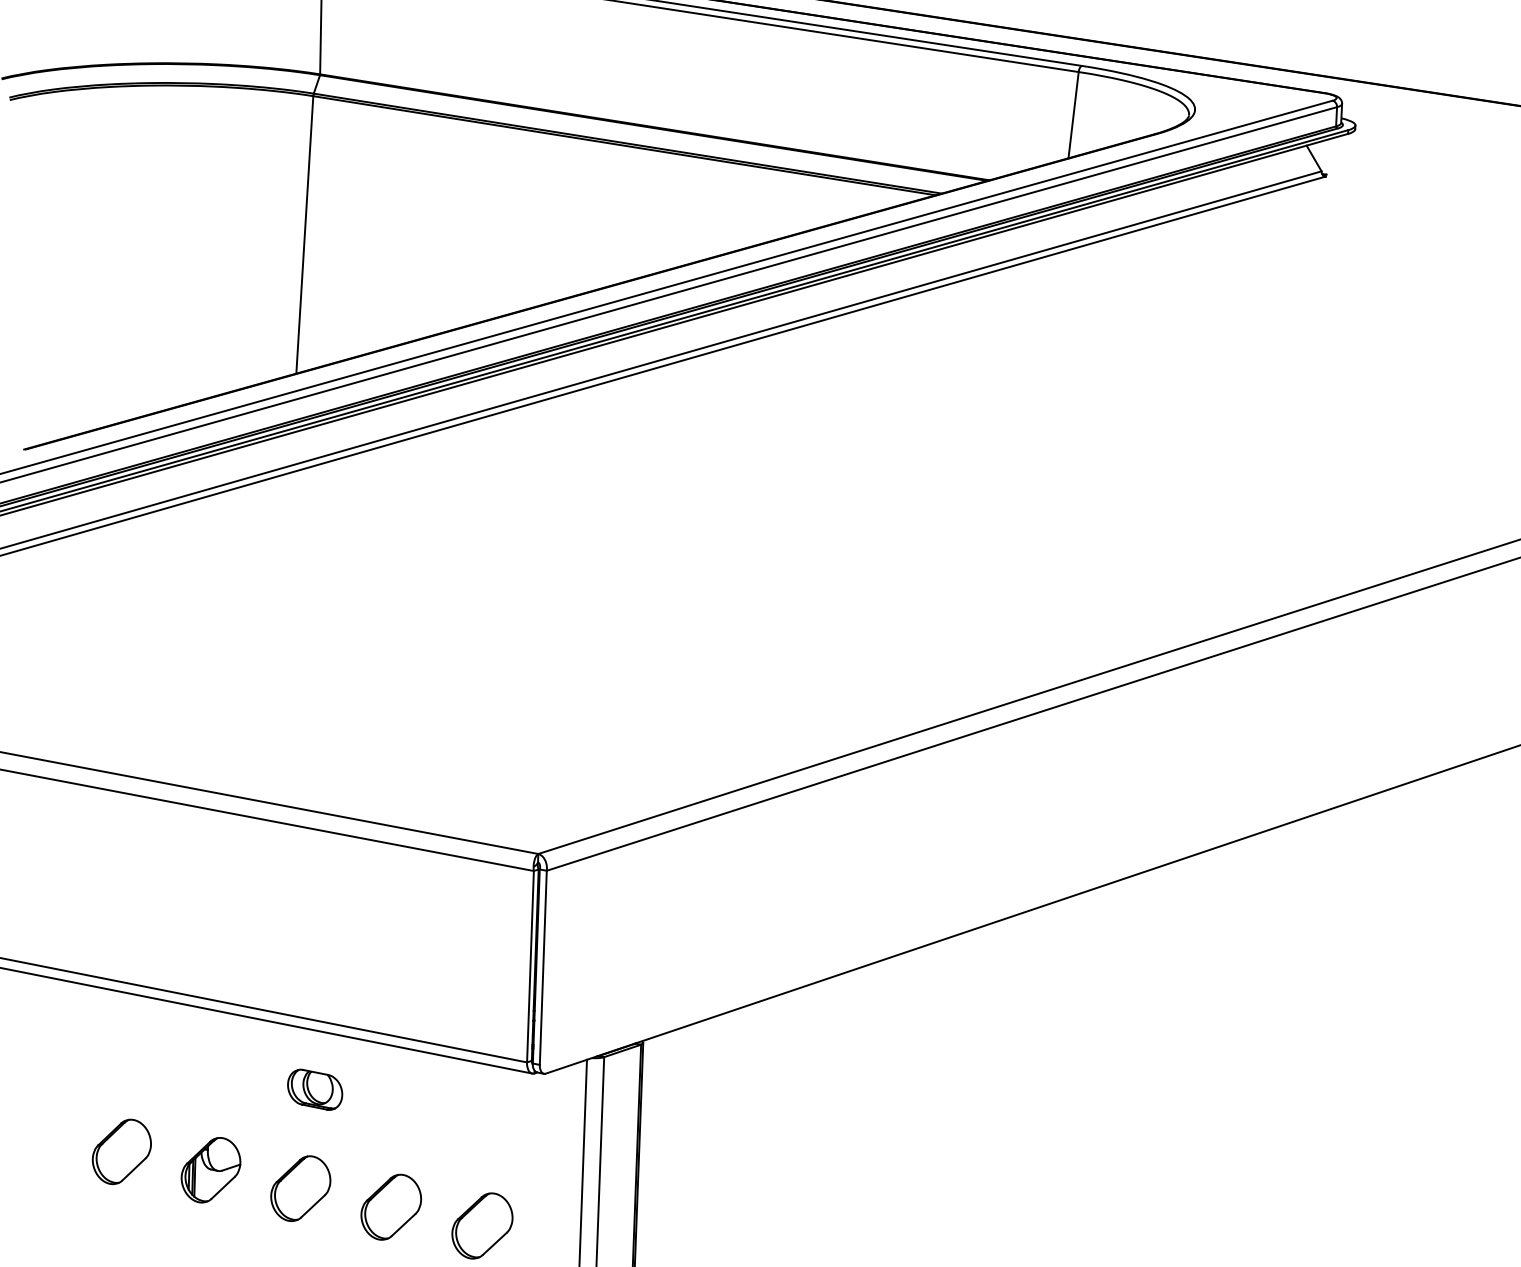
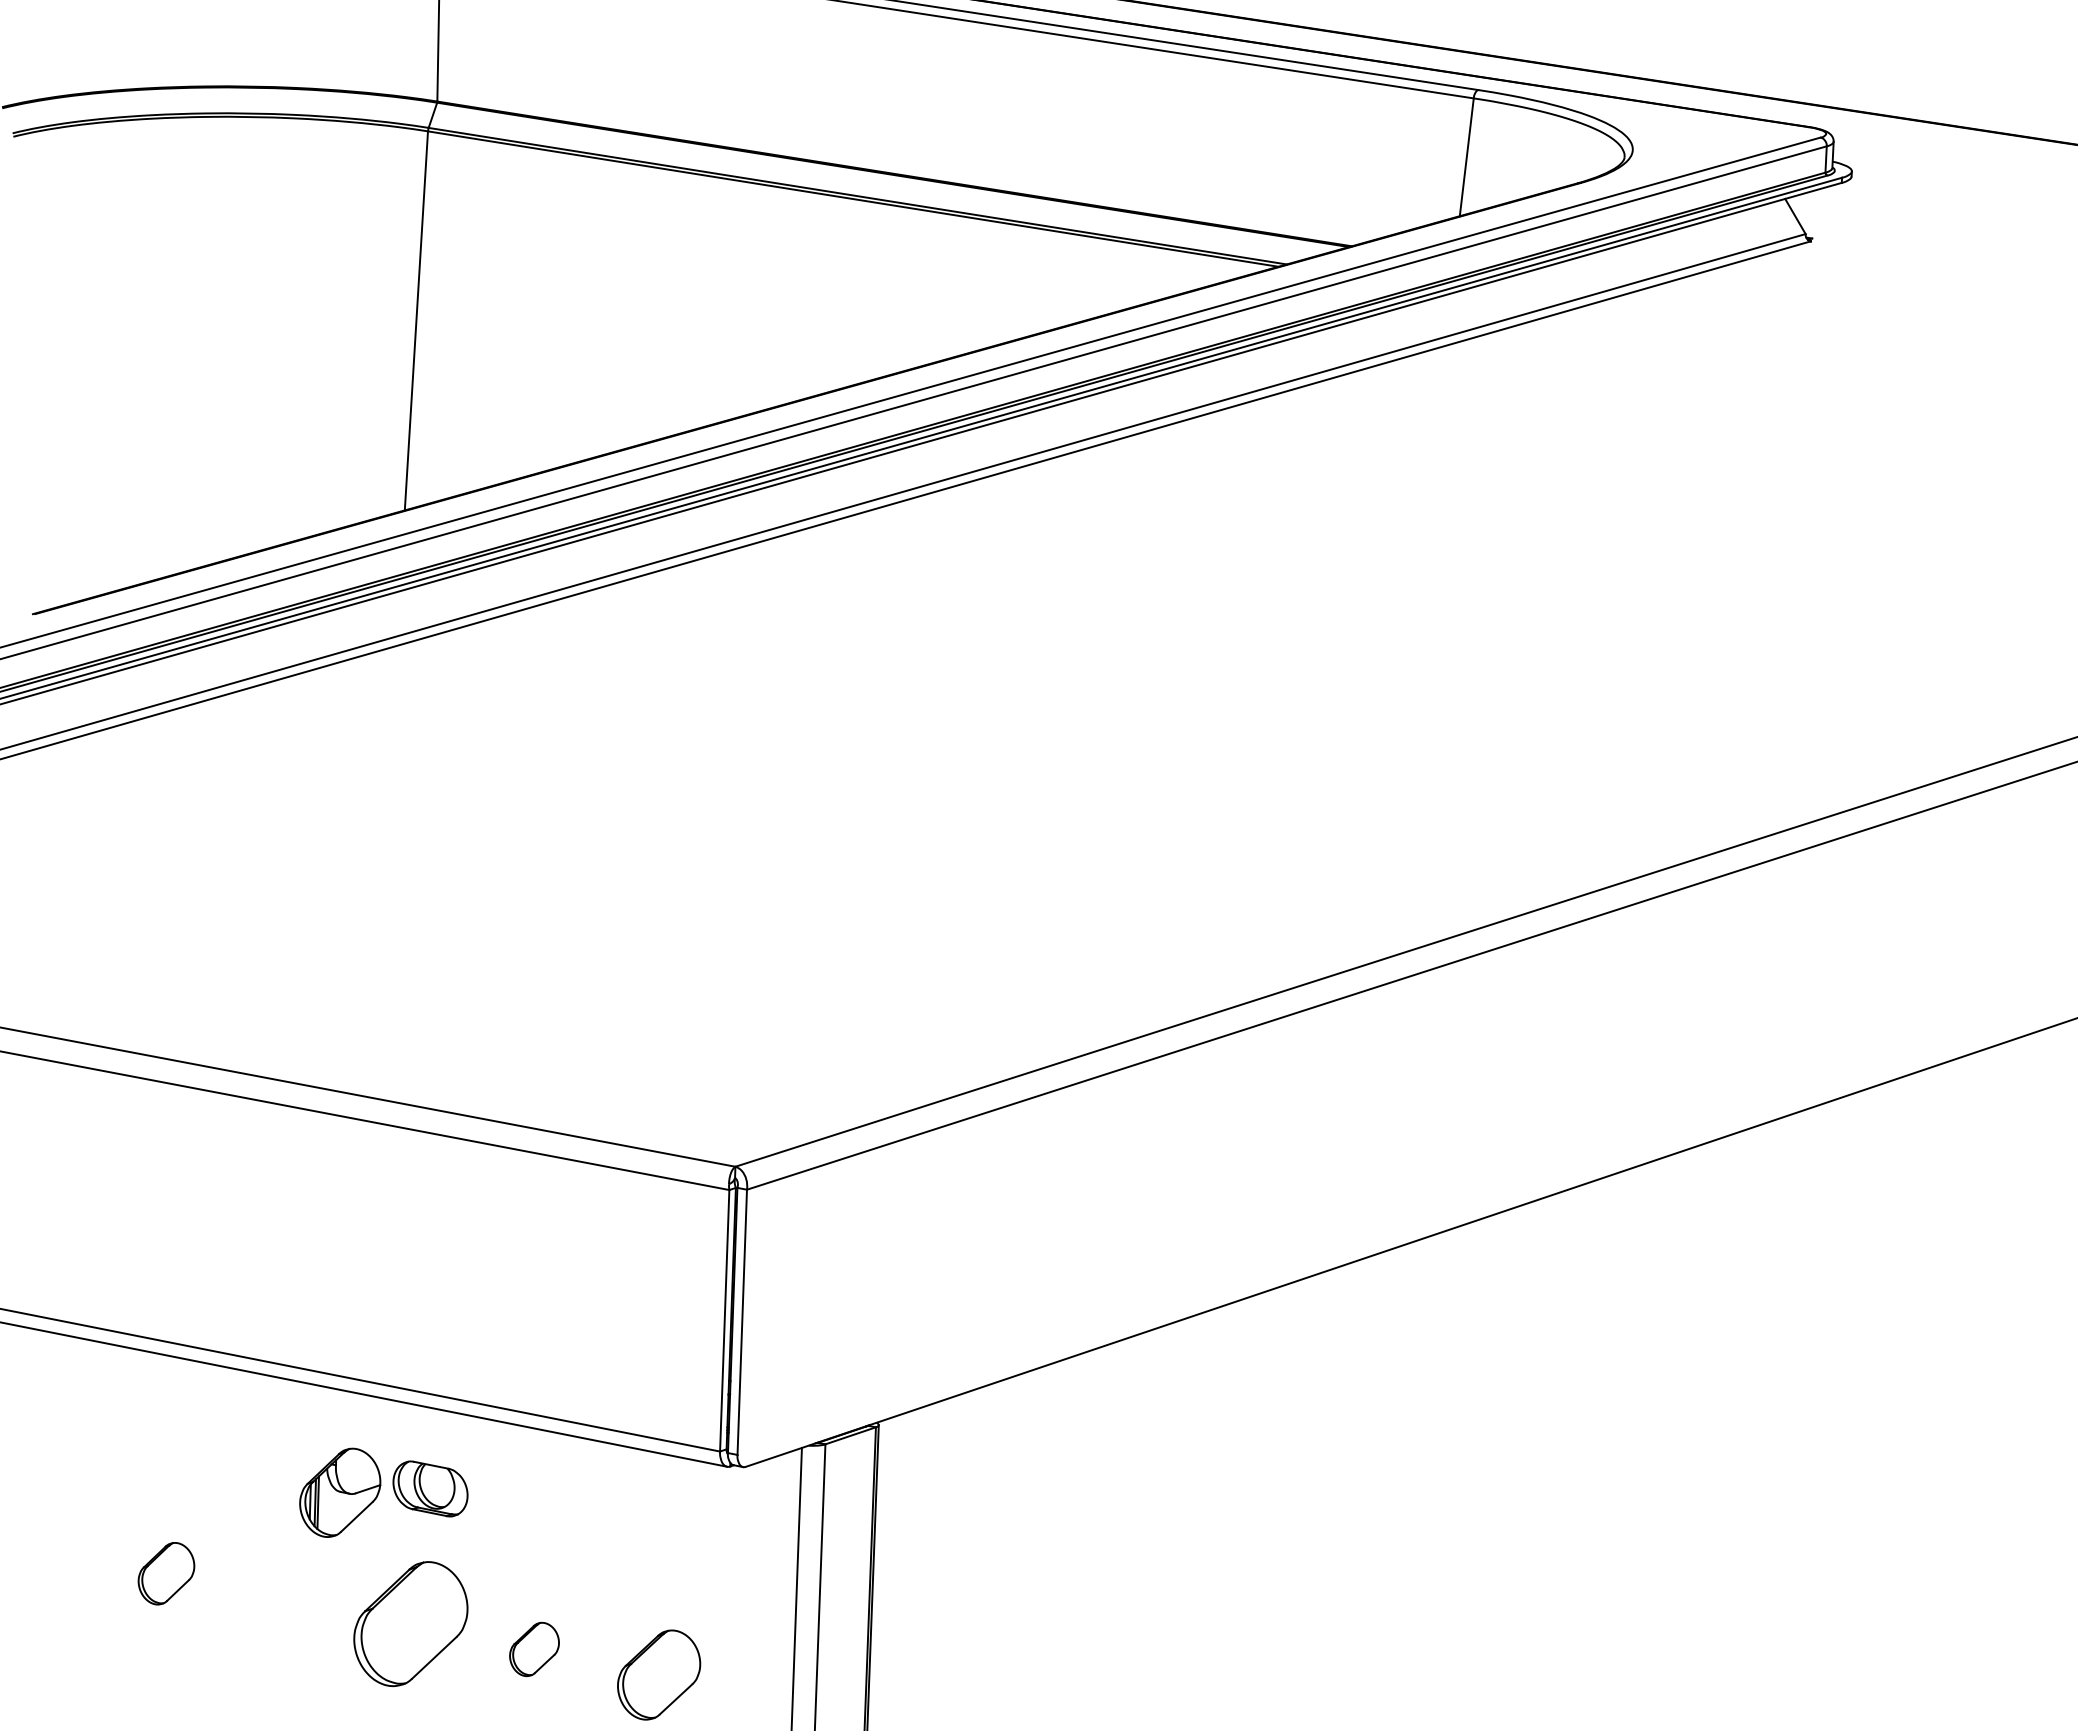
part: (121, 1151) -> (166, 1573), size x0.7
part: (211, 1169) -> (340, 1492), moved
part: (300, 1188) -> (410, 1623), size x1.4
part: (391, 1207) -> (534, 1649), size x0.6

